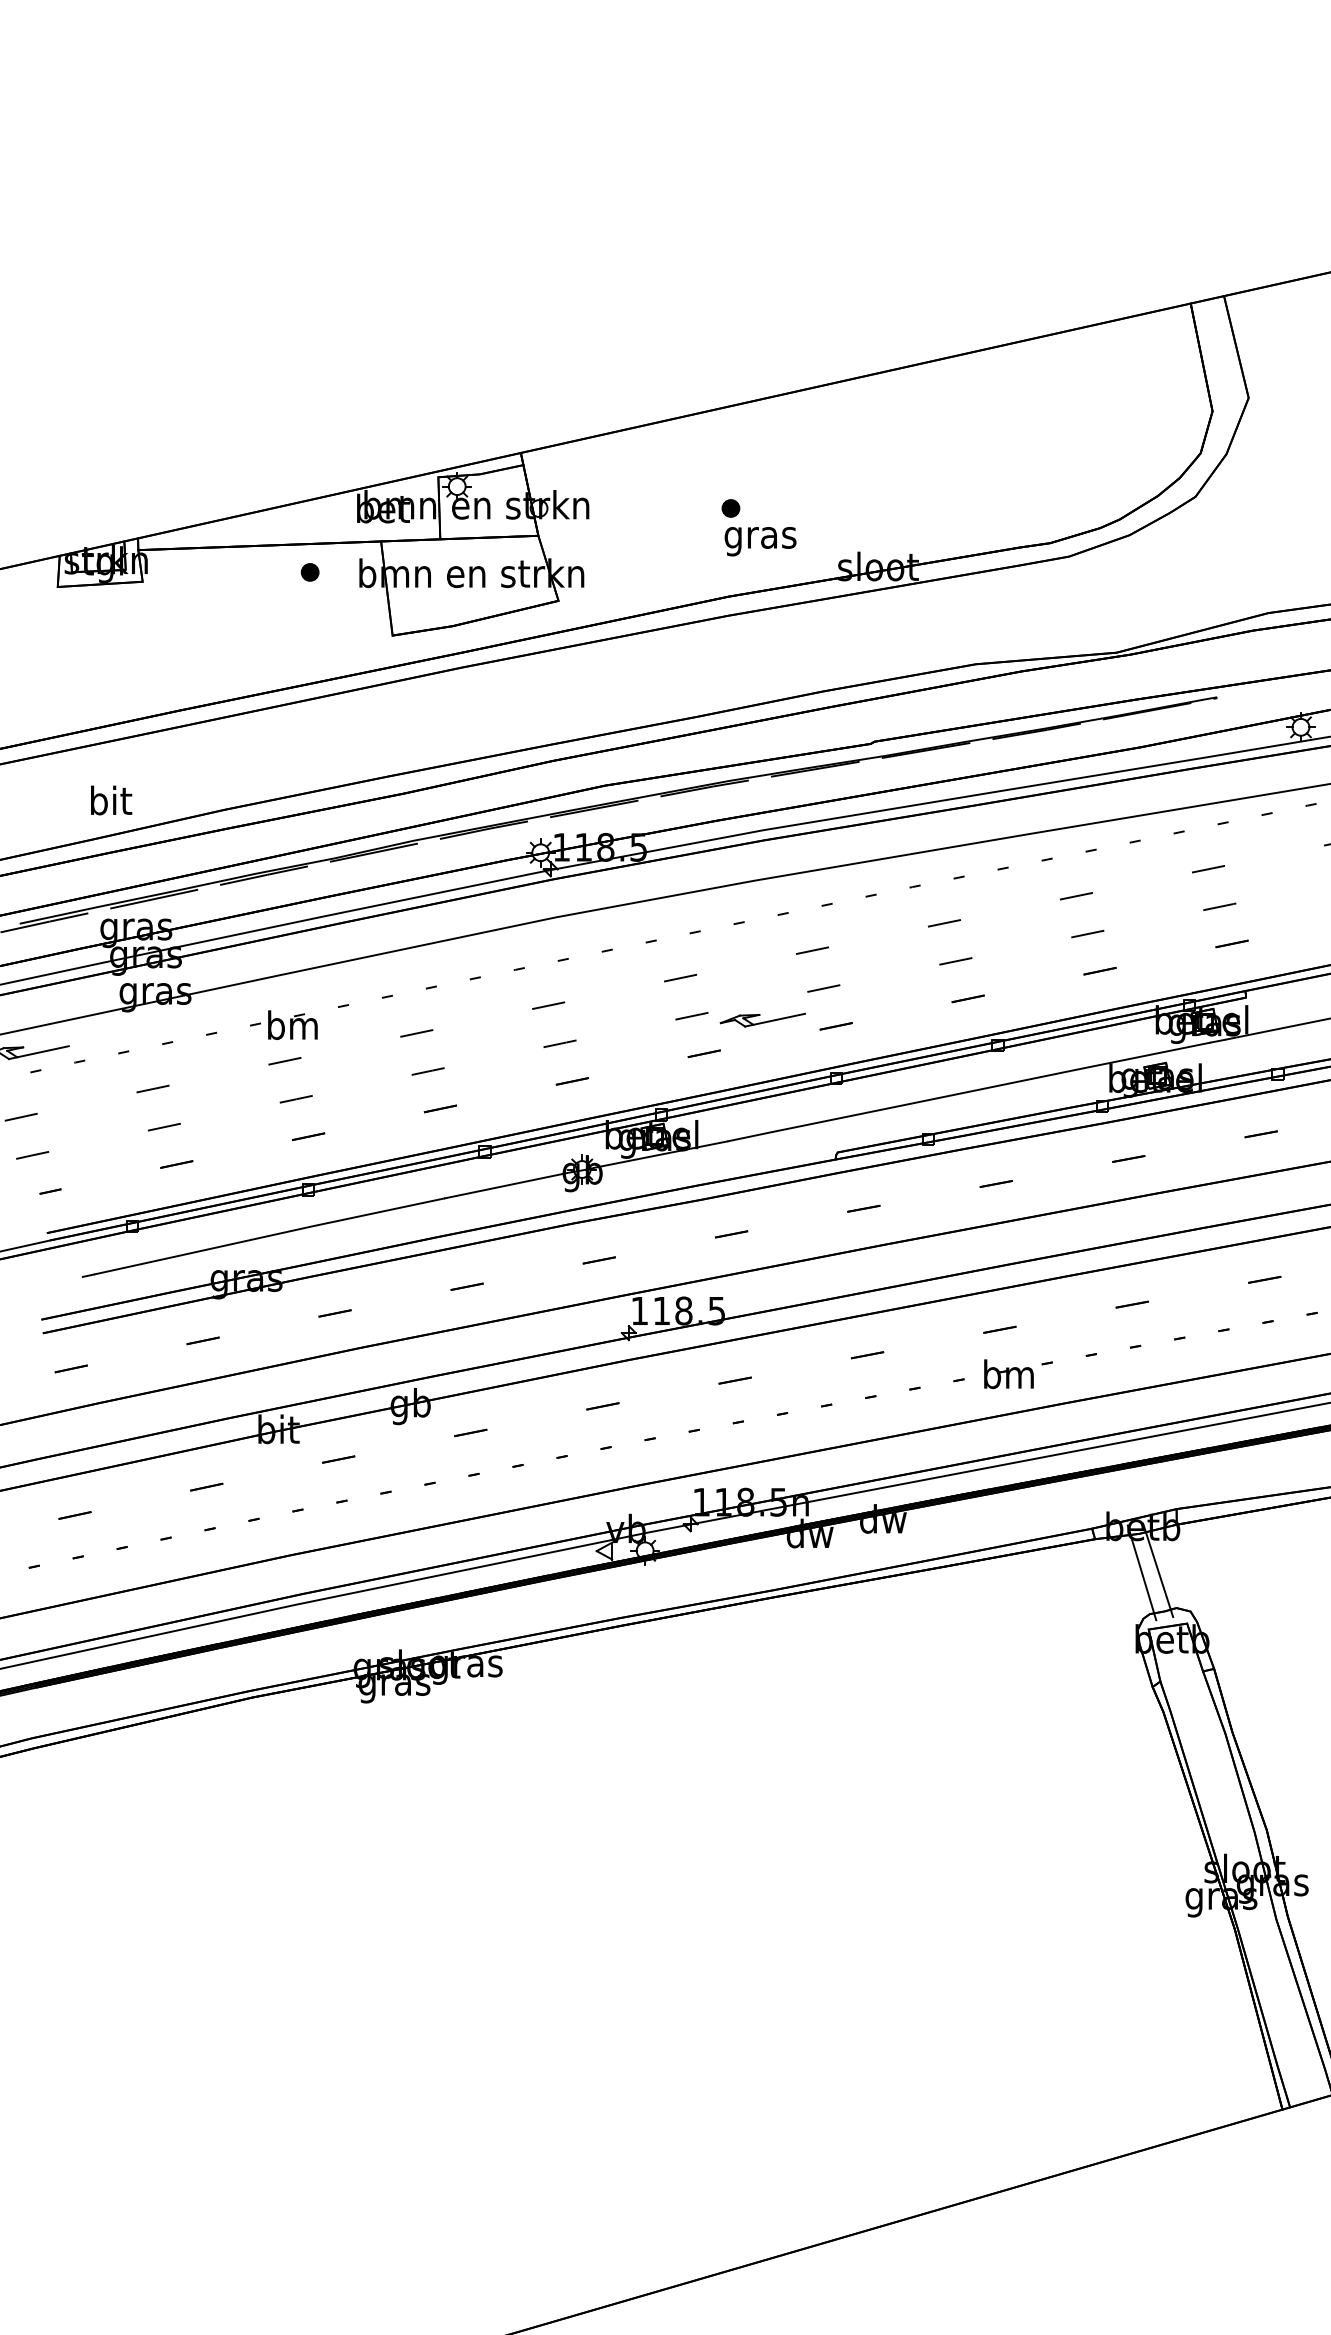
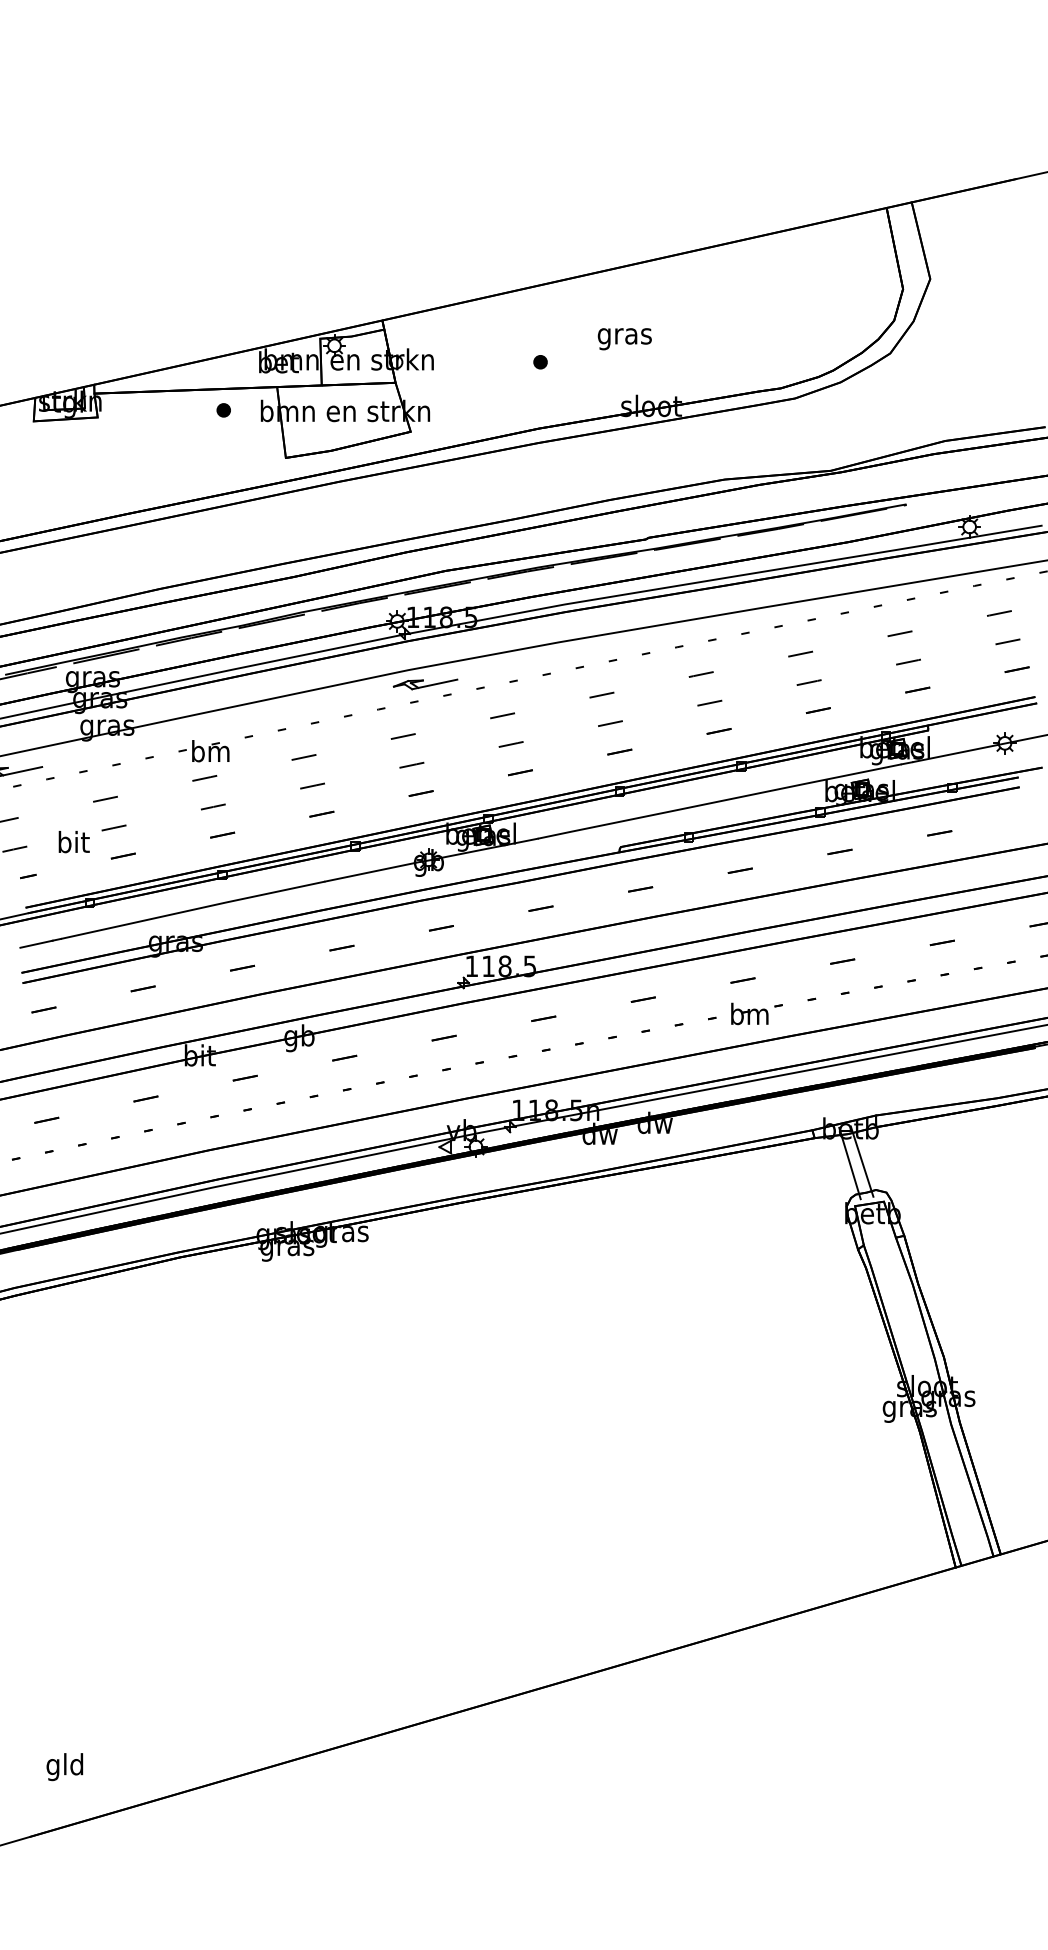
text: (760, 542) -> (624, 339), moved
text: (110, 801) -> (73, 842), moved
part: (762, 1020) -> (425, 684), moved
line: (61, 1280) -> (36, 943), added

